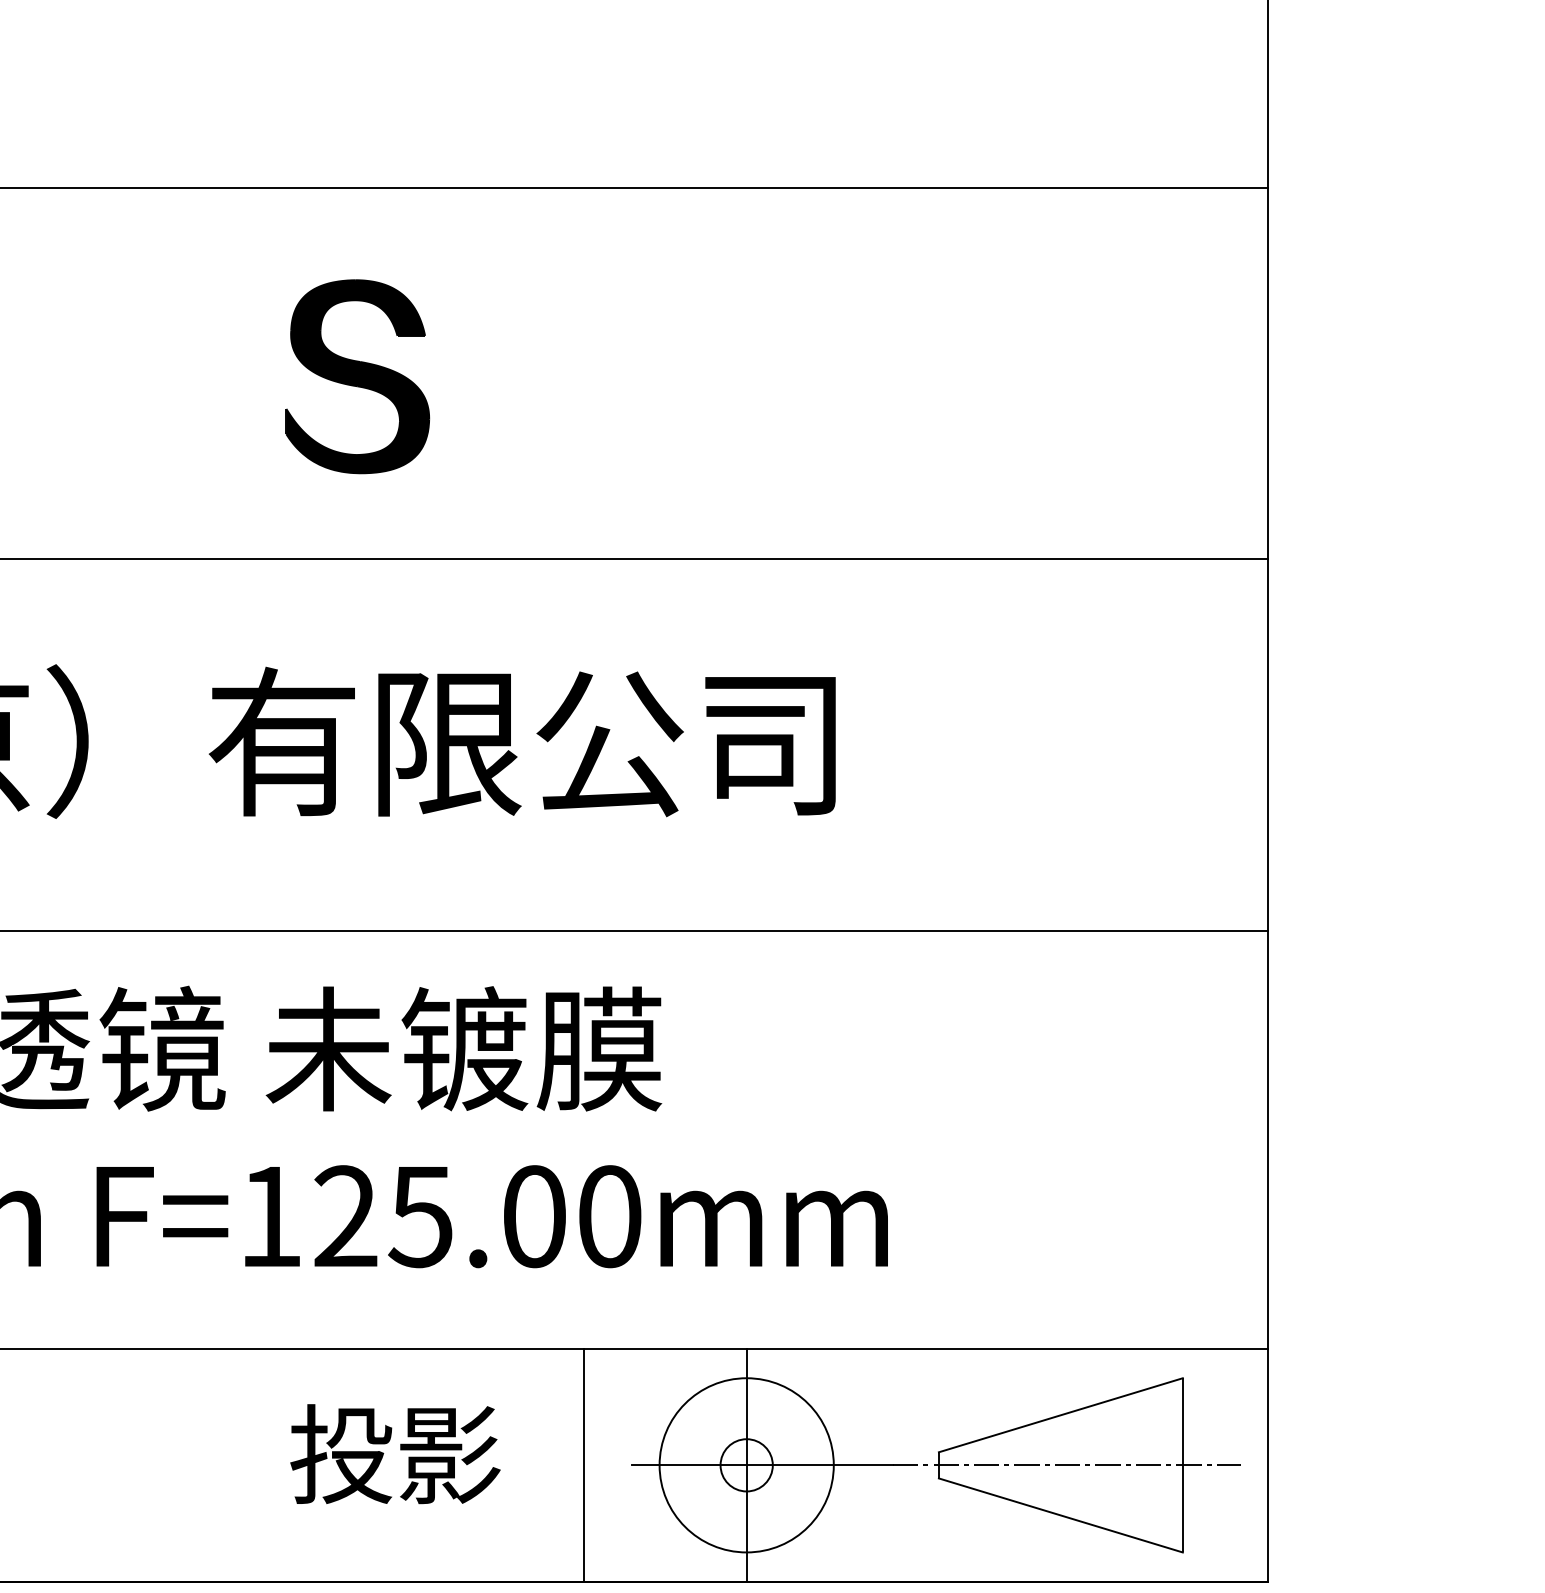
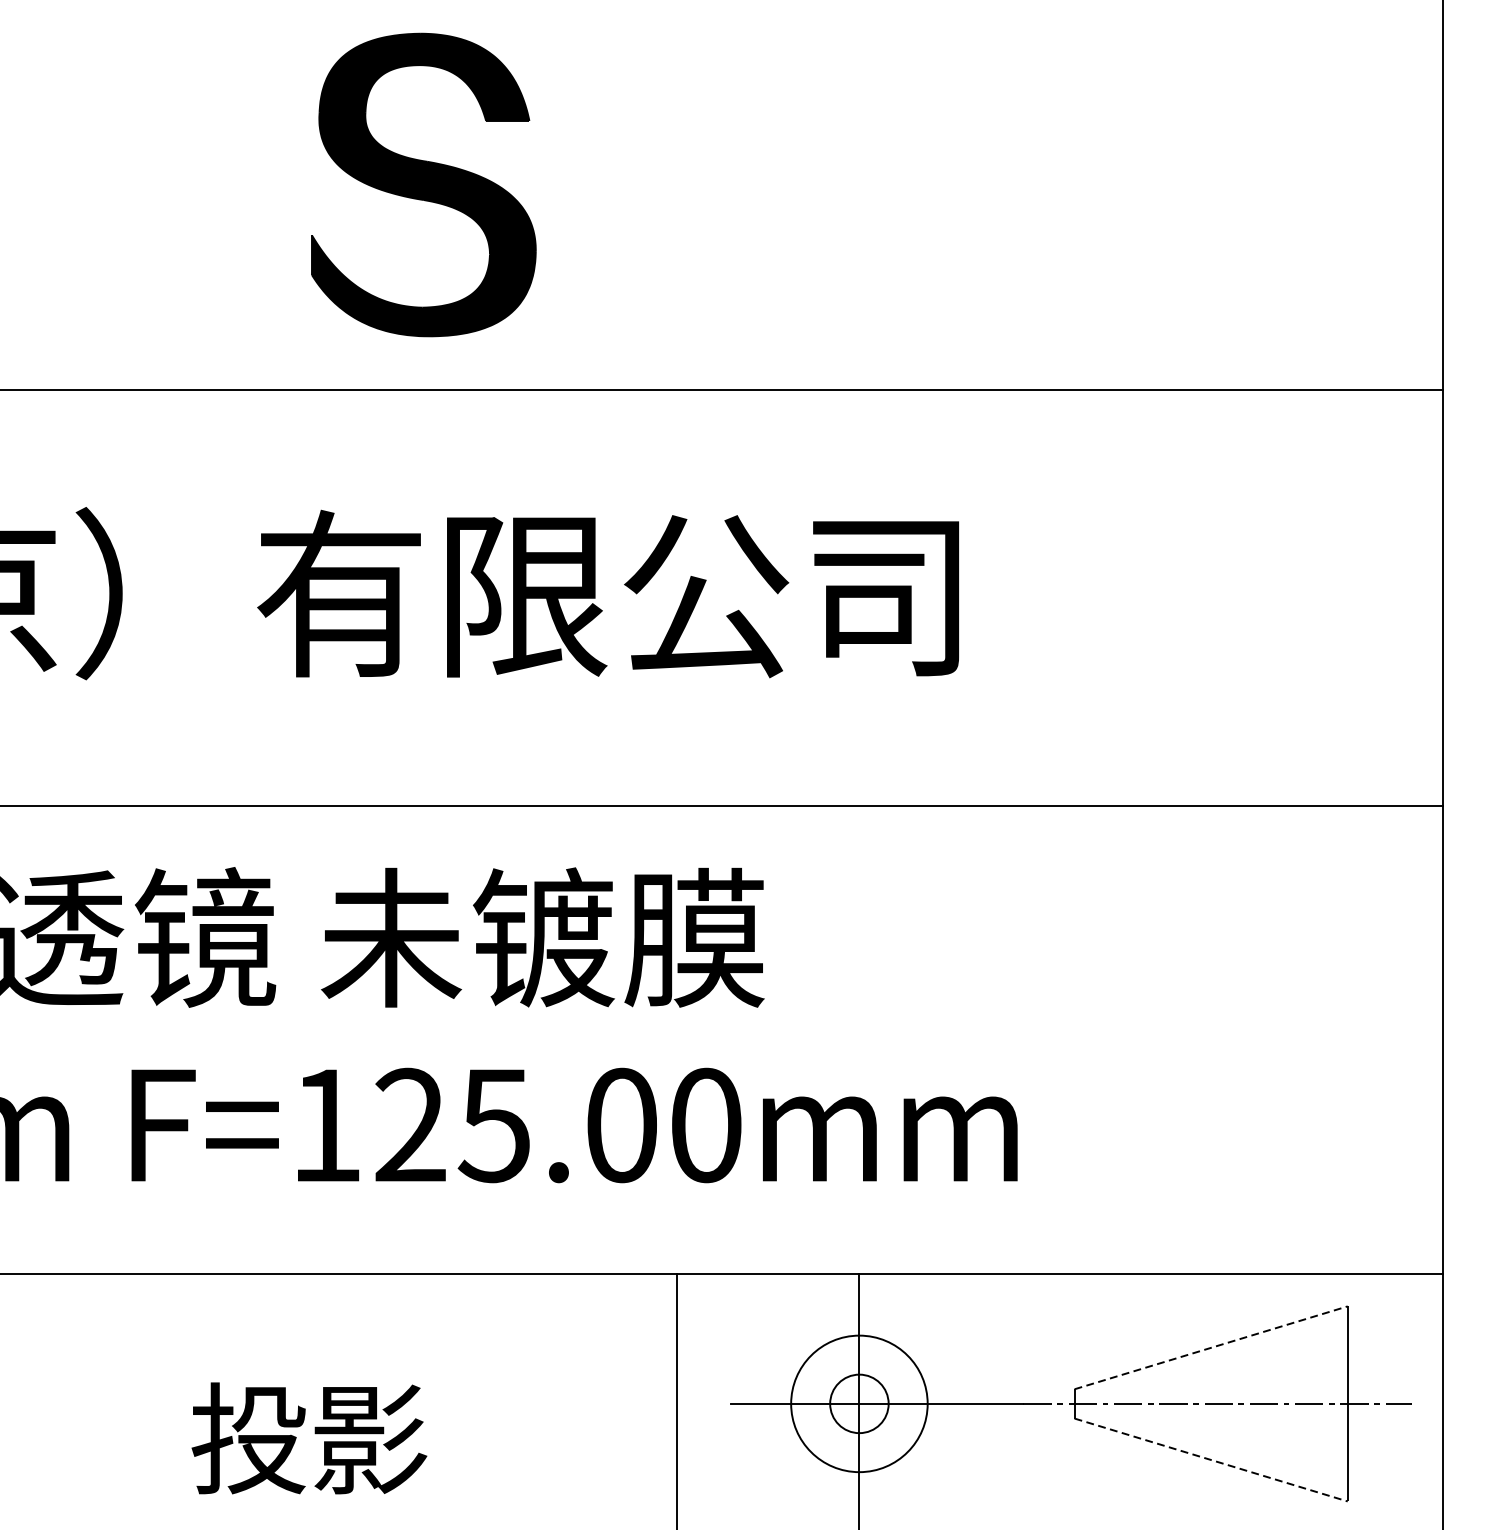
part: (357, 376) -> (423, 184), size x1.4
line: (1061, 1415) -> (1211, 1348), solid -> dashed
text: (395, 1454) -> (309, 1438), moved
circle: (746, 1465) -> (859, 1404), size x0.7
line: (1061, 1515) -> (1211, 1460), solid -> dashed

